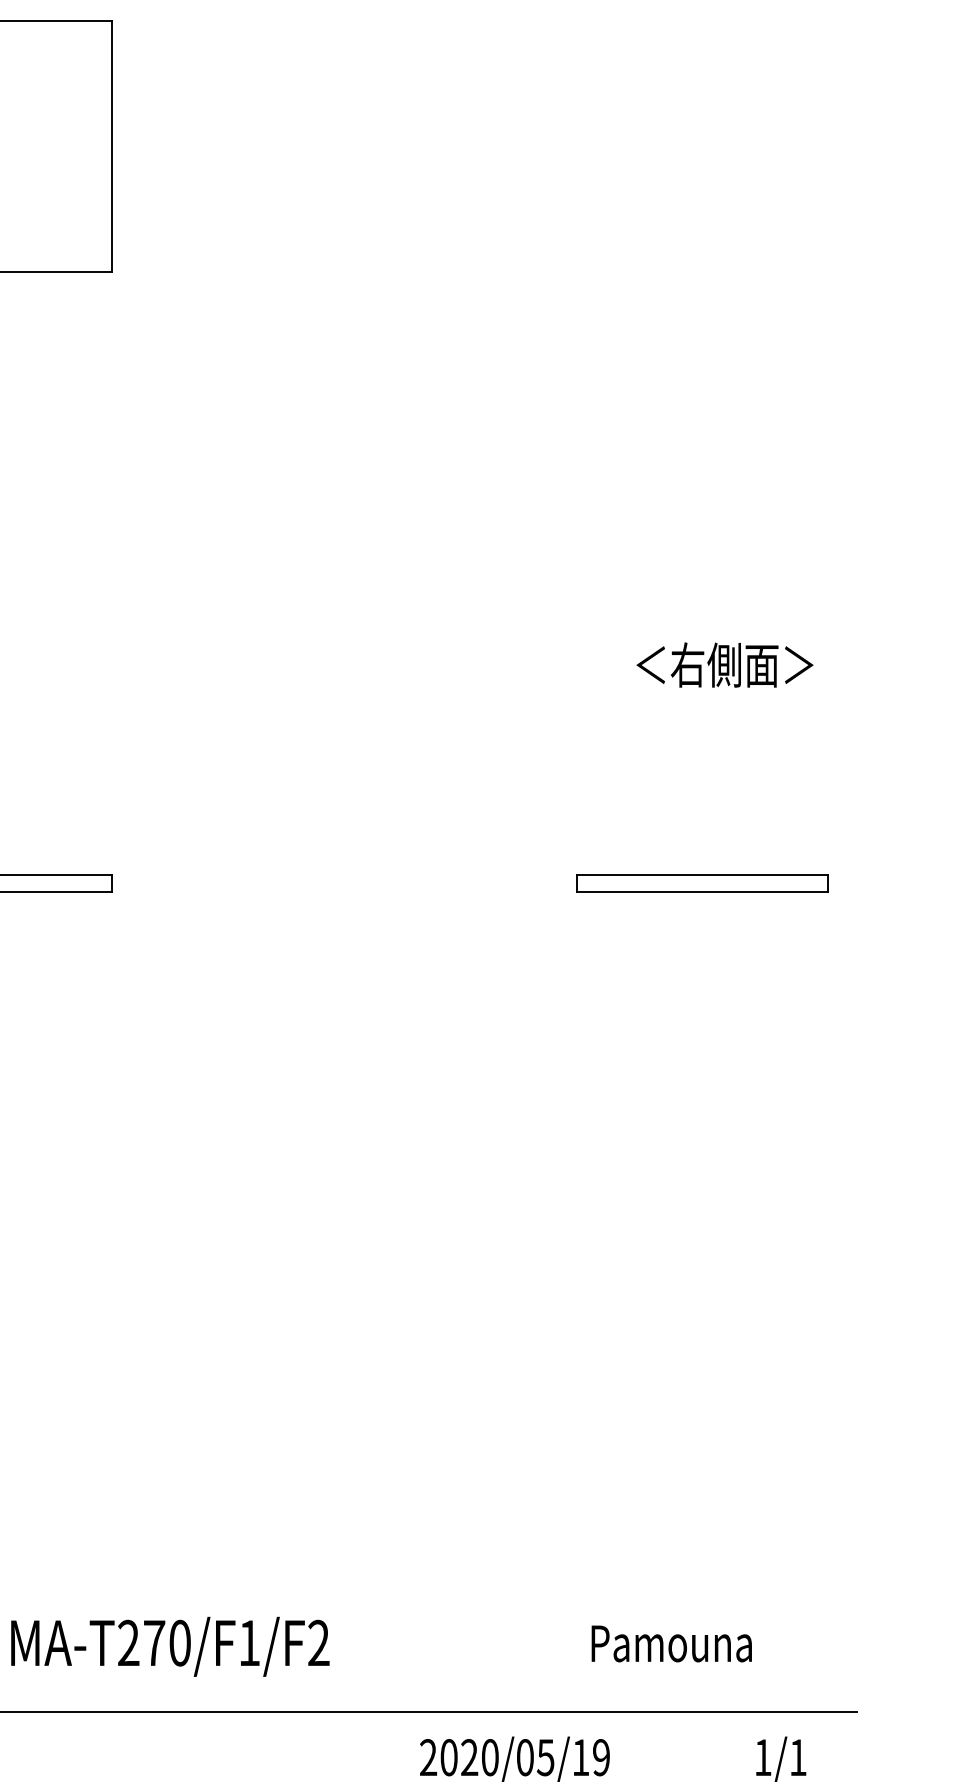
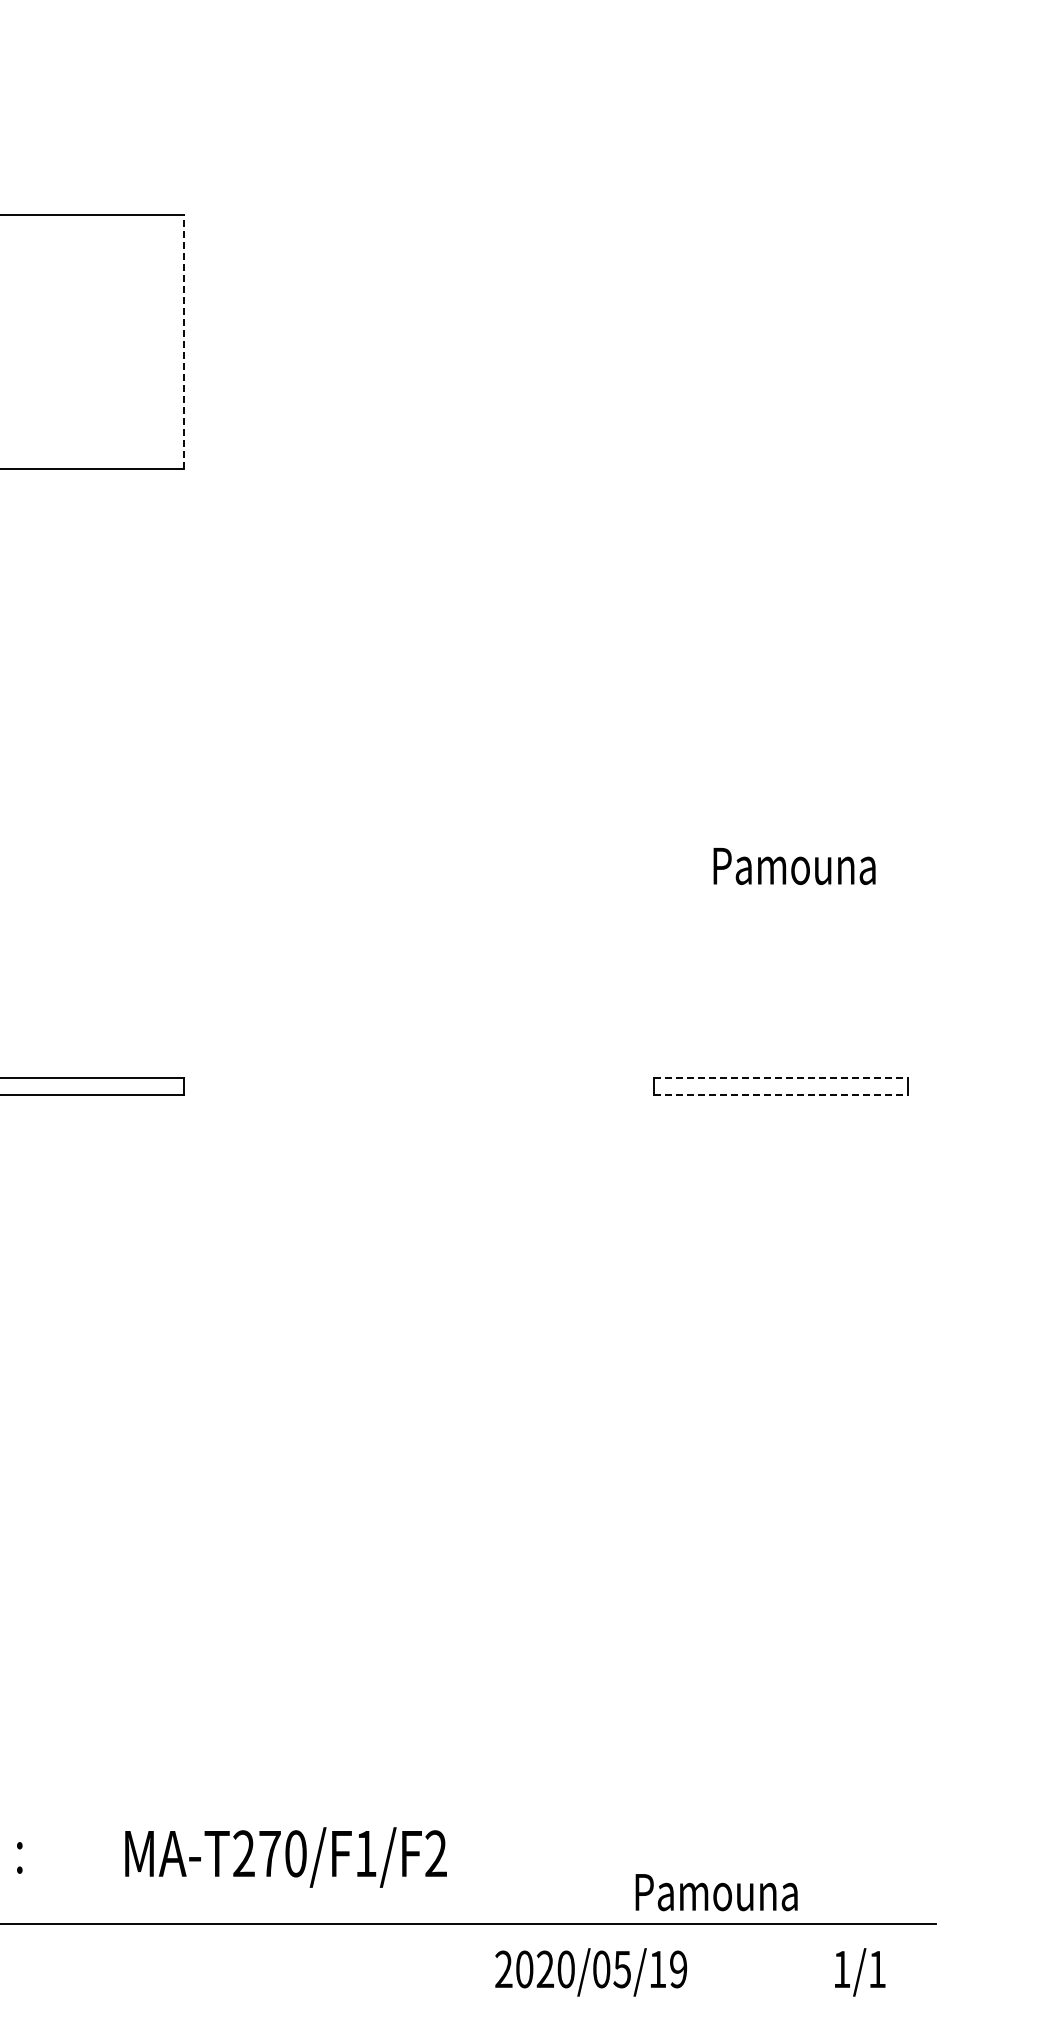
line: (112, 146) -> (184, 341), solid -> dashed
text: (724, 664) -> (802, 865), ＜右側面＞ -> Pamouna
line: (702, 875) -> (780, 1078), solid -> dashed
line: (702, 891) -> (780, 1094), solid -> dashed
text: (671, 1643) -> (716, 1892), moved
text: (169, 1646) -> (285, 1857), moved

